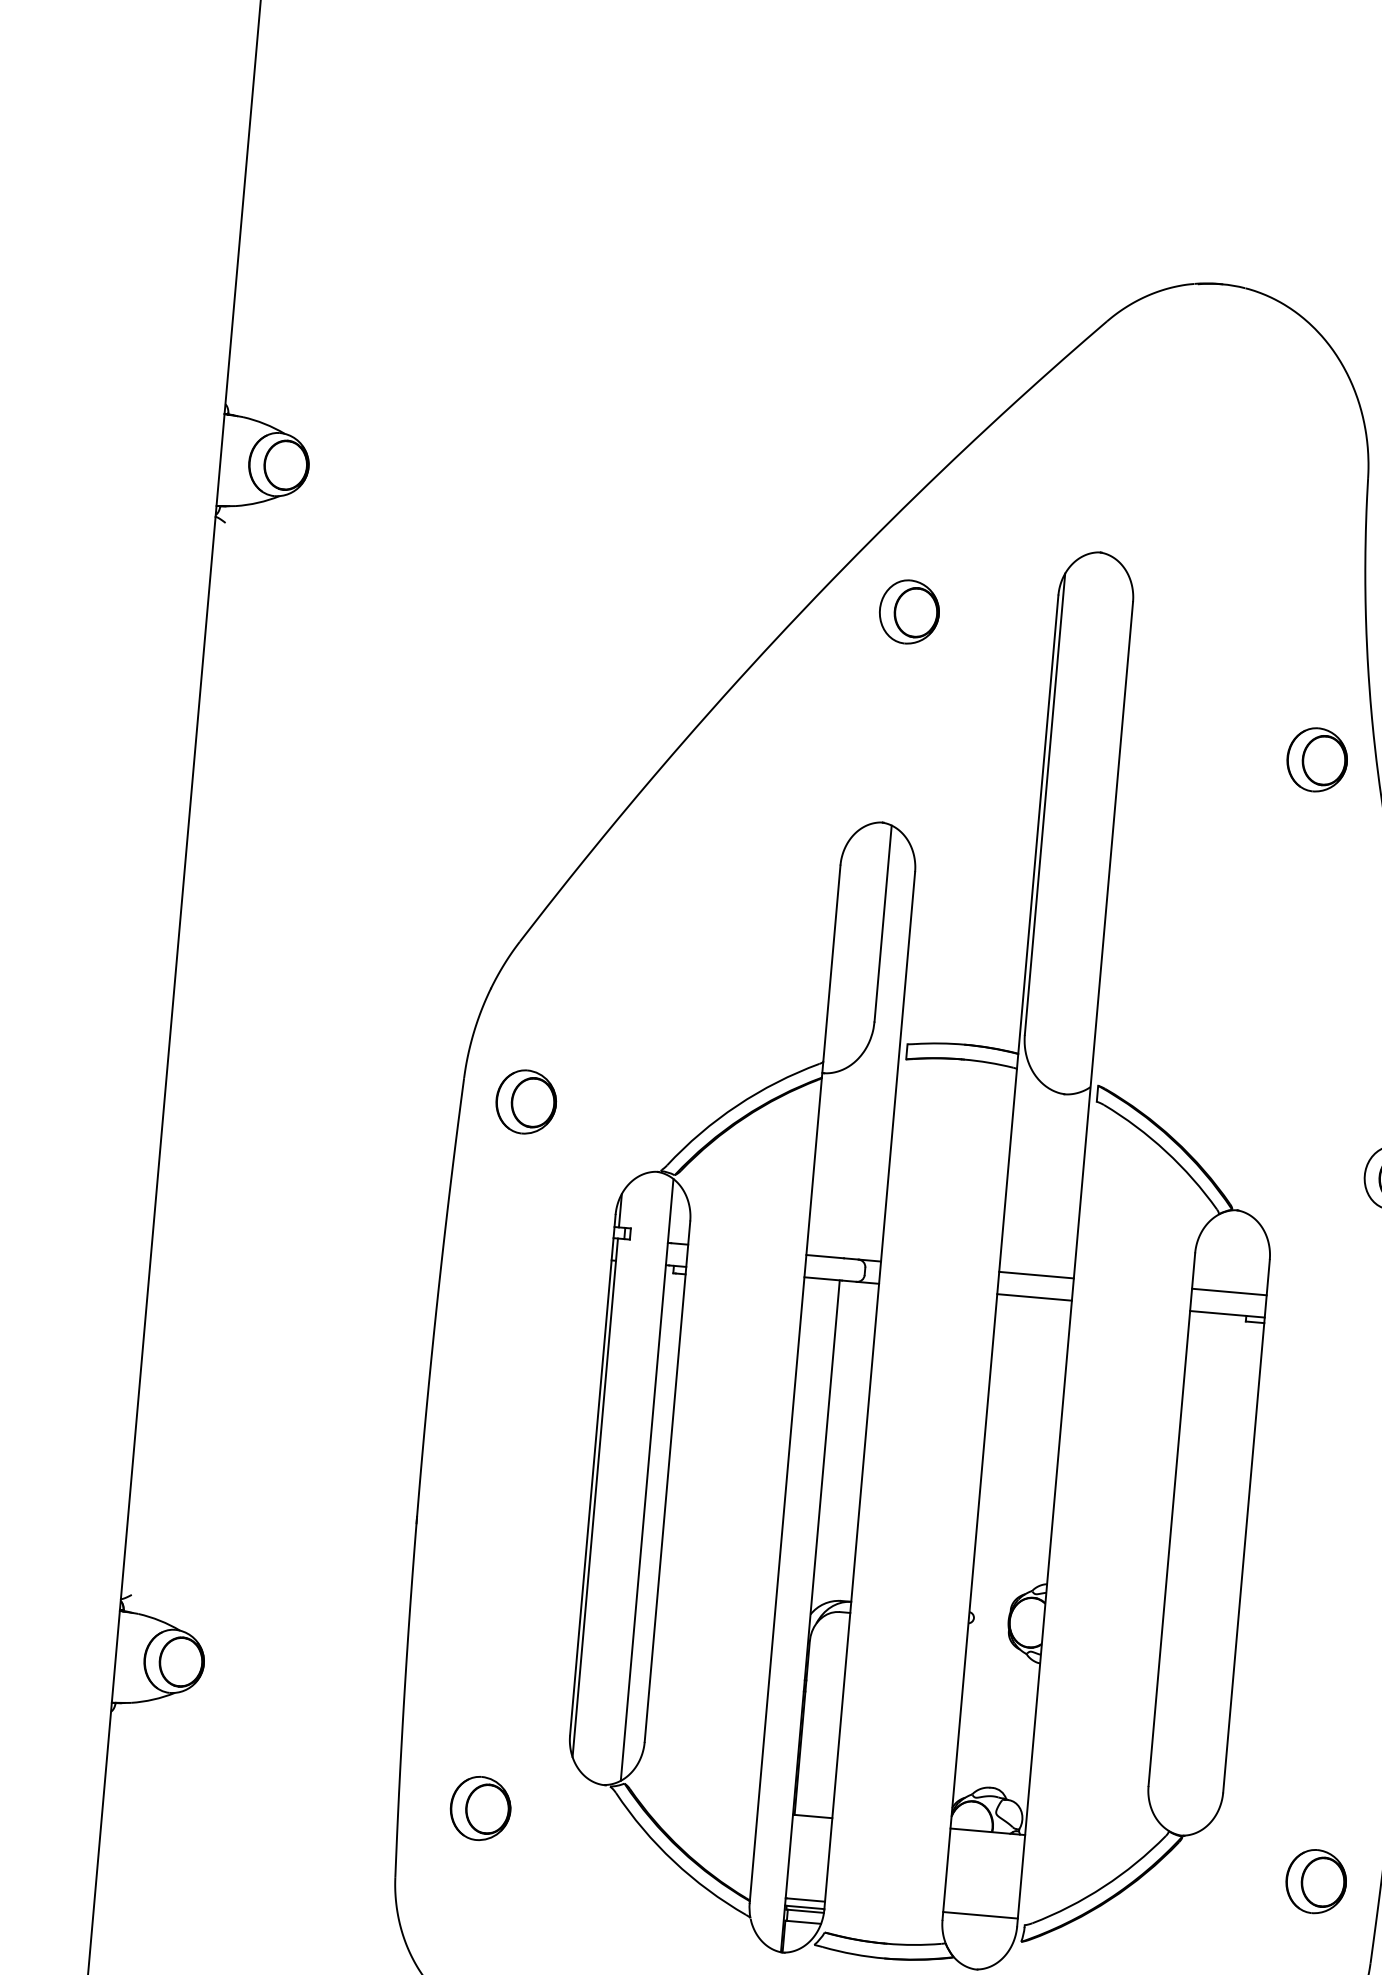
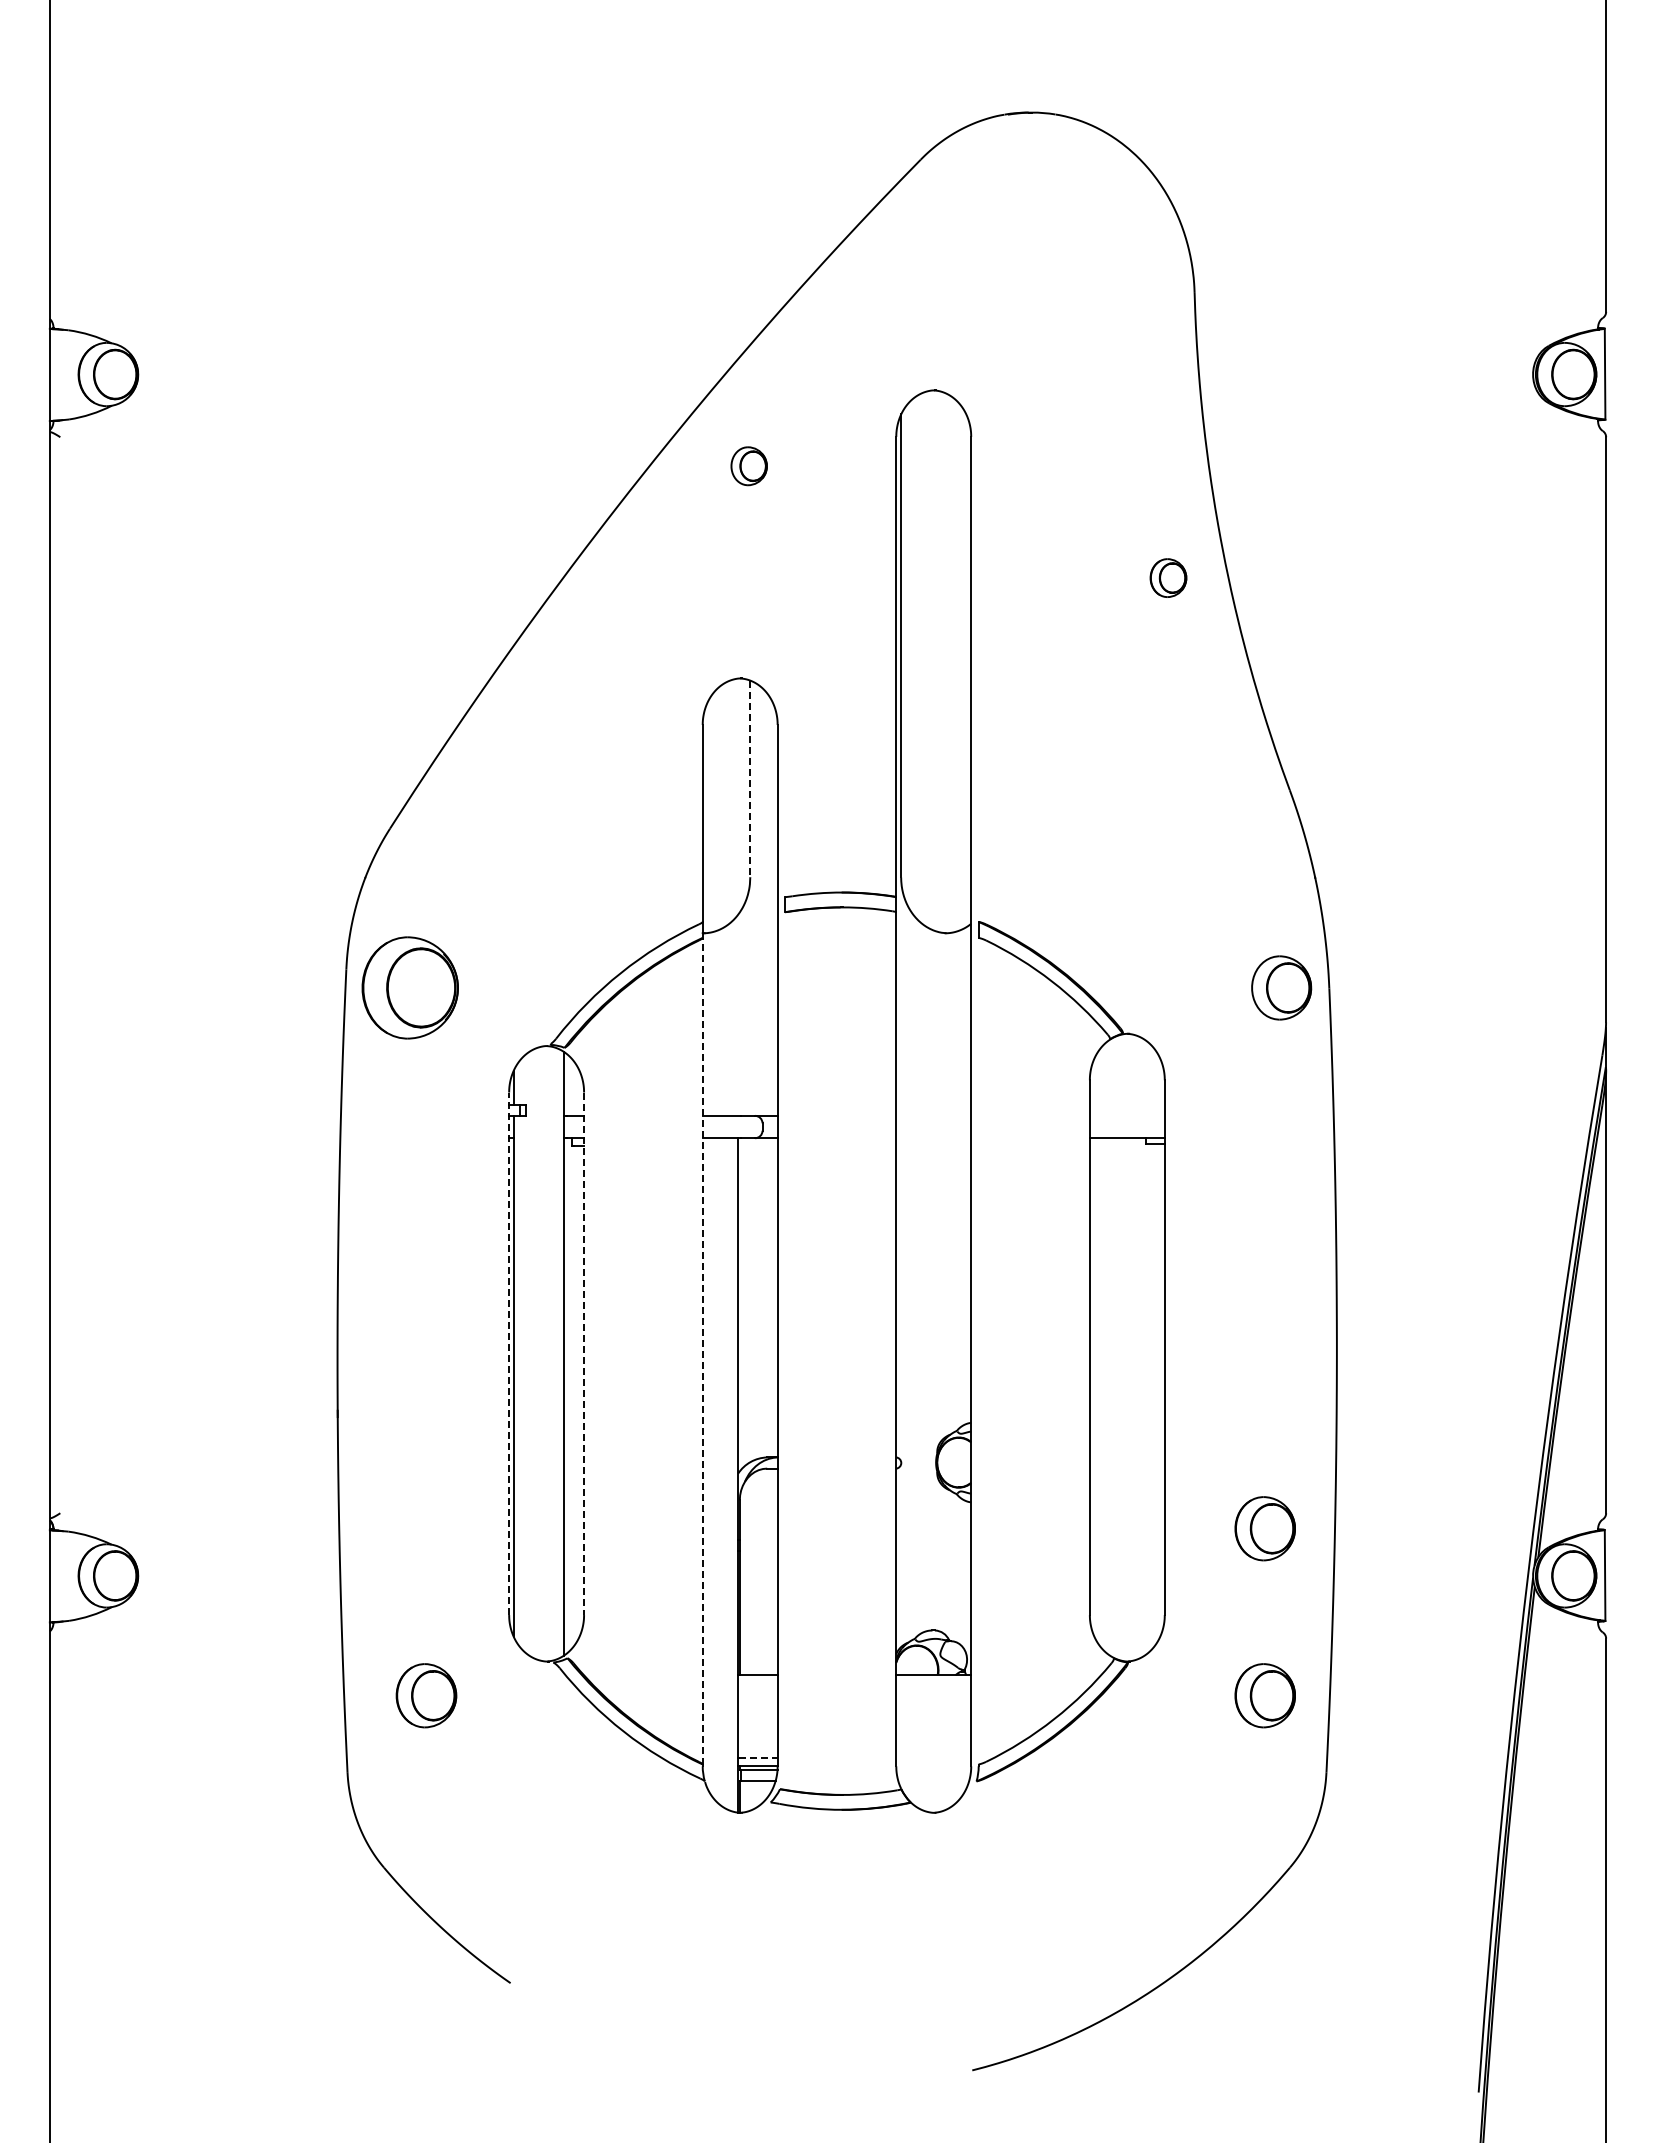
part: (908, 611) -> (748, 465), size x0.6
part: (1317, 759) -> (1168, 577), size x0.6
line: (883, 924) -> (750, 779), solid -> dashed
part: (526, 1101) -> (410, 987), size x1.6
line: (1036, 1274) -> (933, 1115), removed
line: (1228, 1291) -> (1126, 1115), removed
line: (1034, 1297) -> (933, 1138), removed
line: (593, 1474) -> (509, 1353), solid -> dashed
line: (667, 1482) -> (584, 1354), solid -> dashed
line: (785, 1488) -> (702, 1350), solid -> dashed
part: (1330, 1715) -> (1264, 1528), added
line: (805, 1900) -> (758, 1758), solid -> dashed
line: (980, 1915) -> (933, 1758), removed

